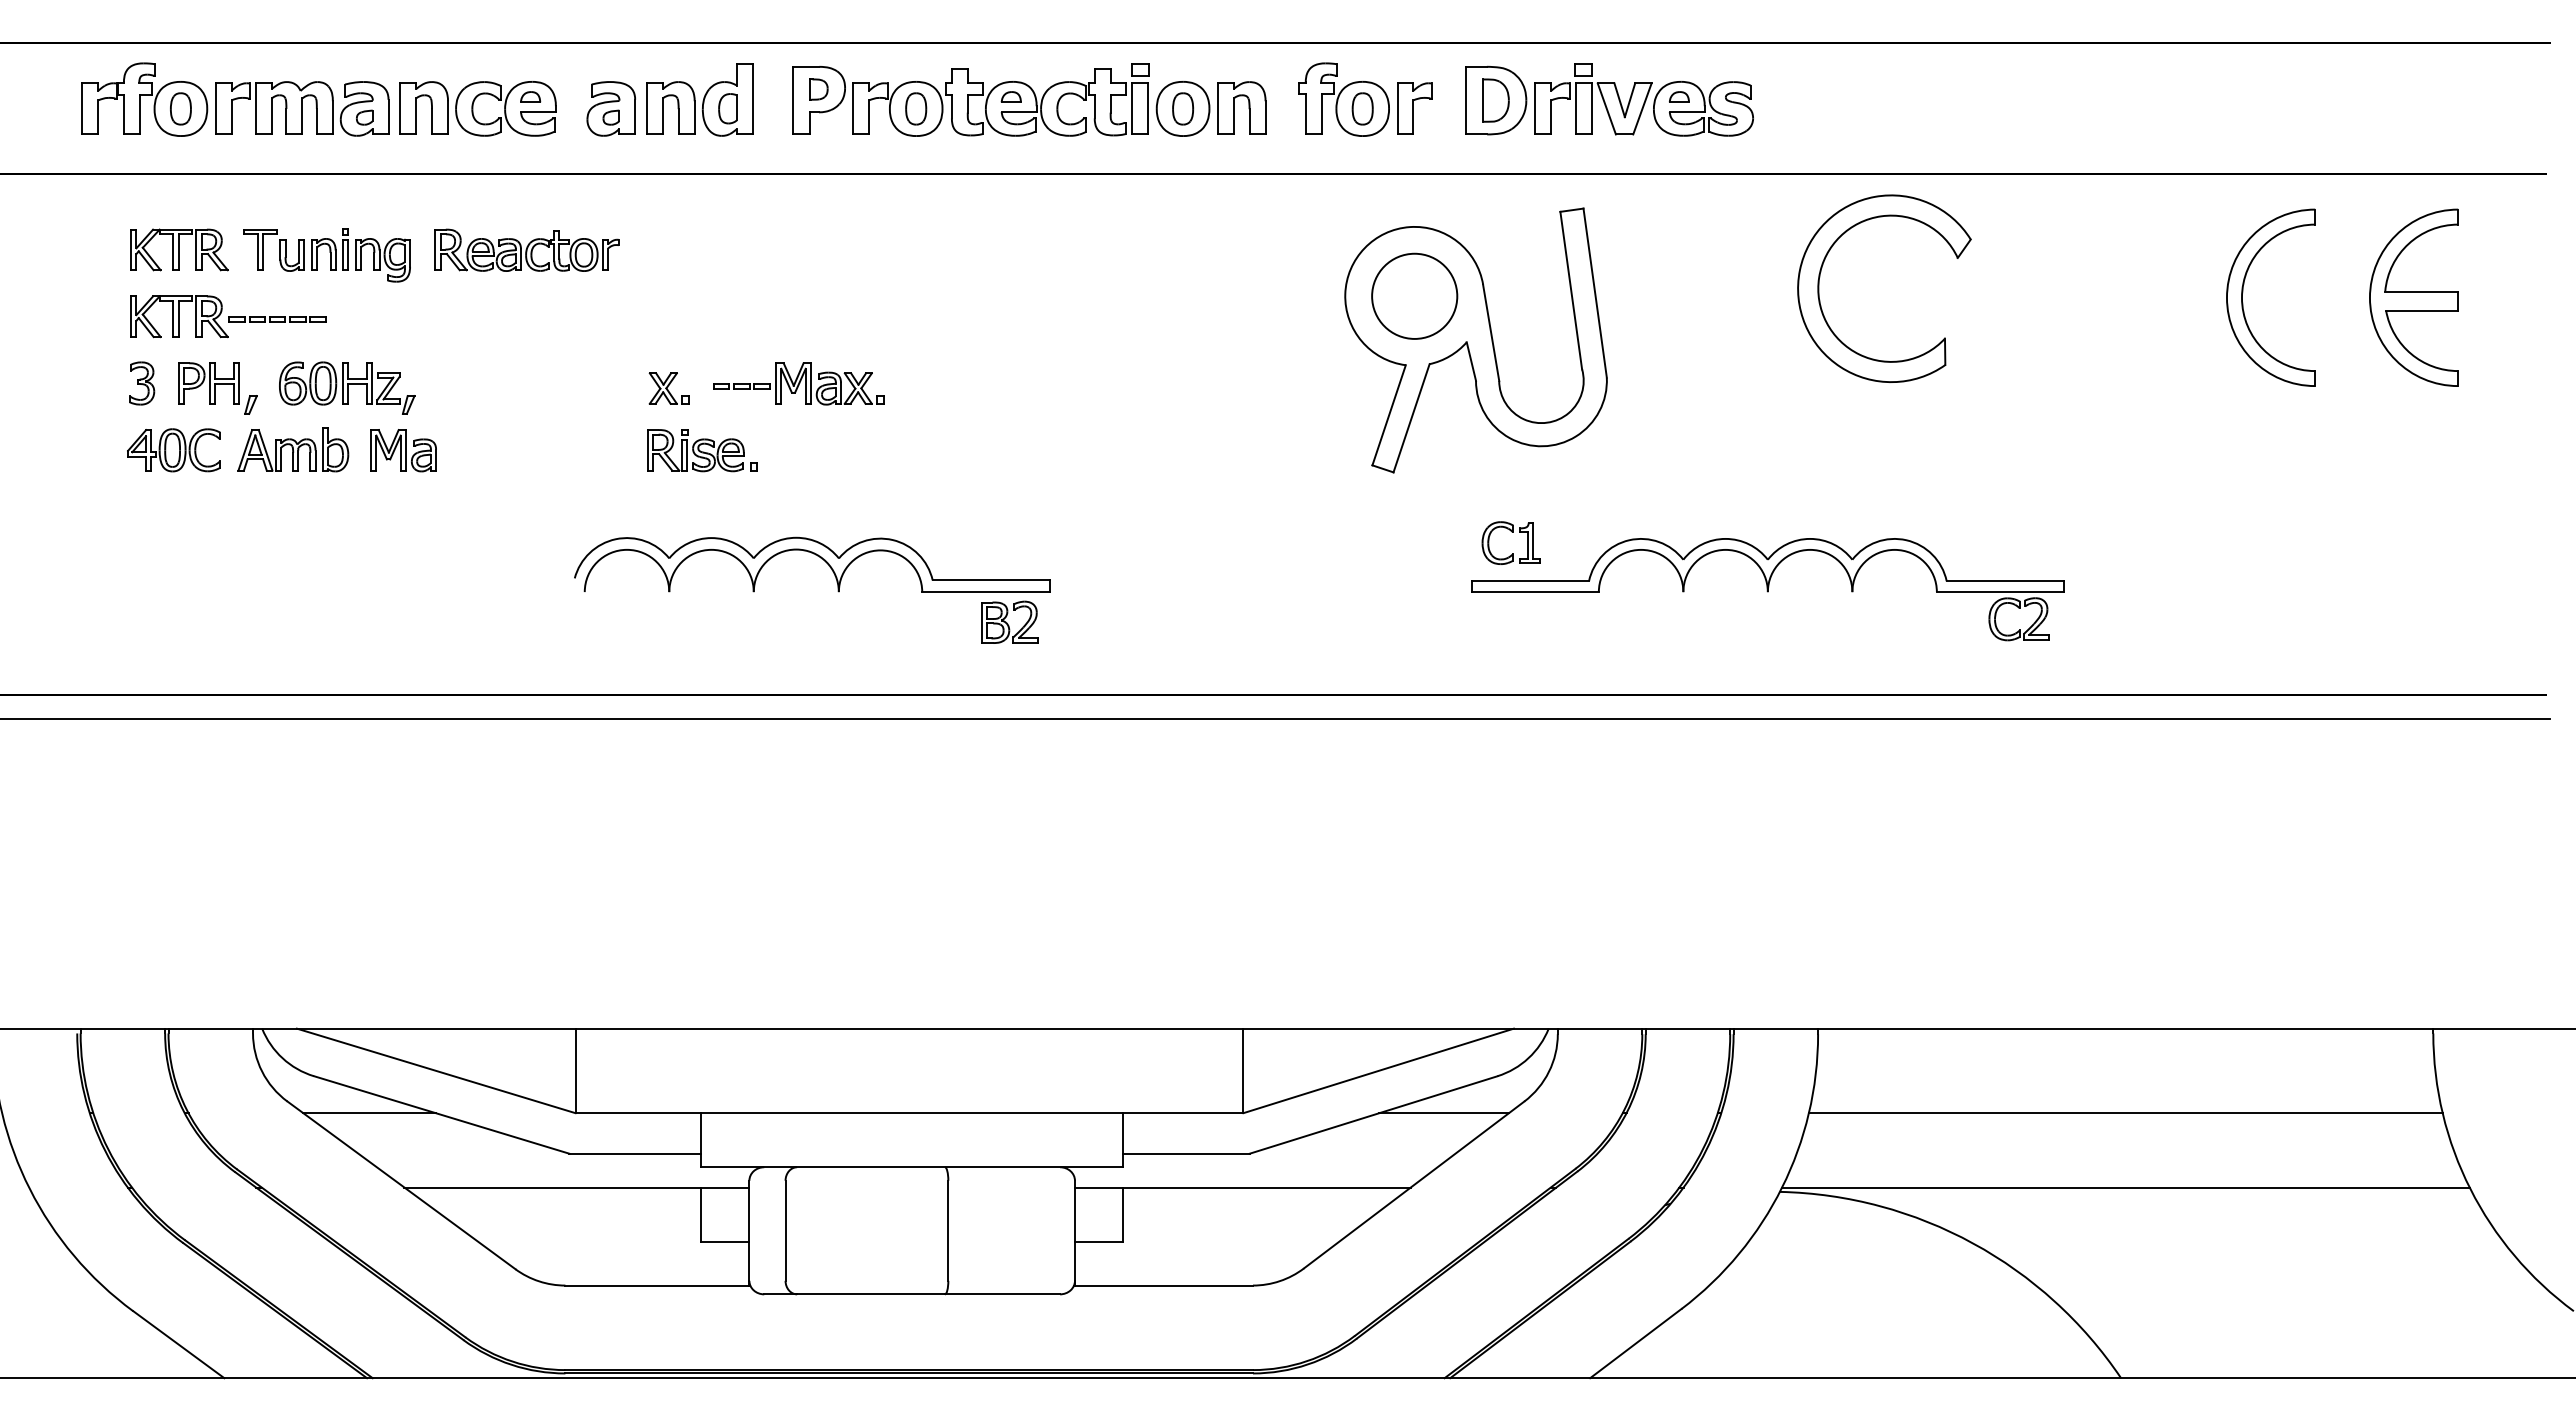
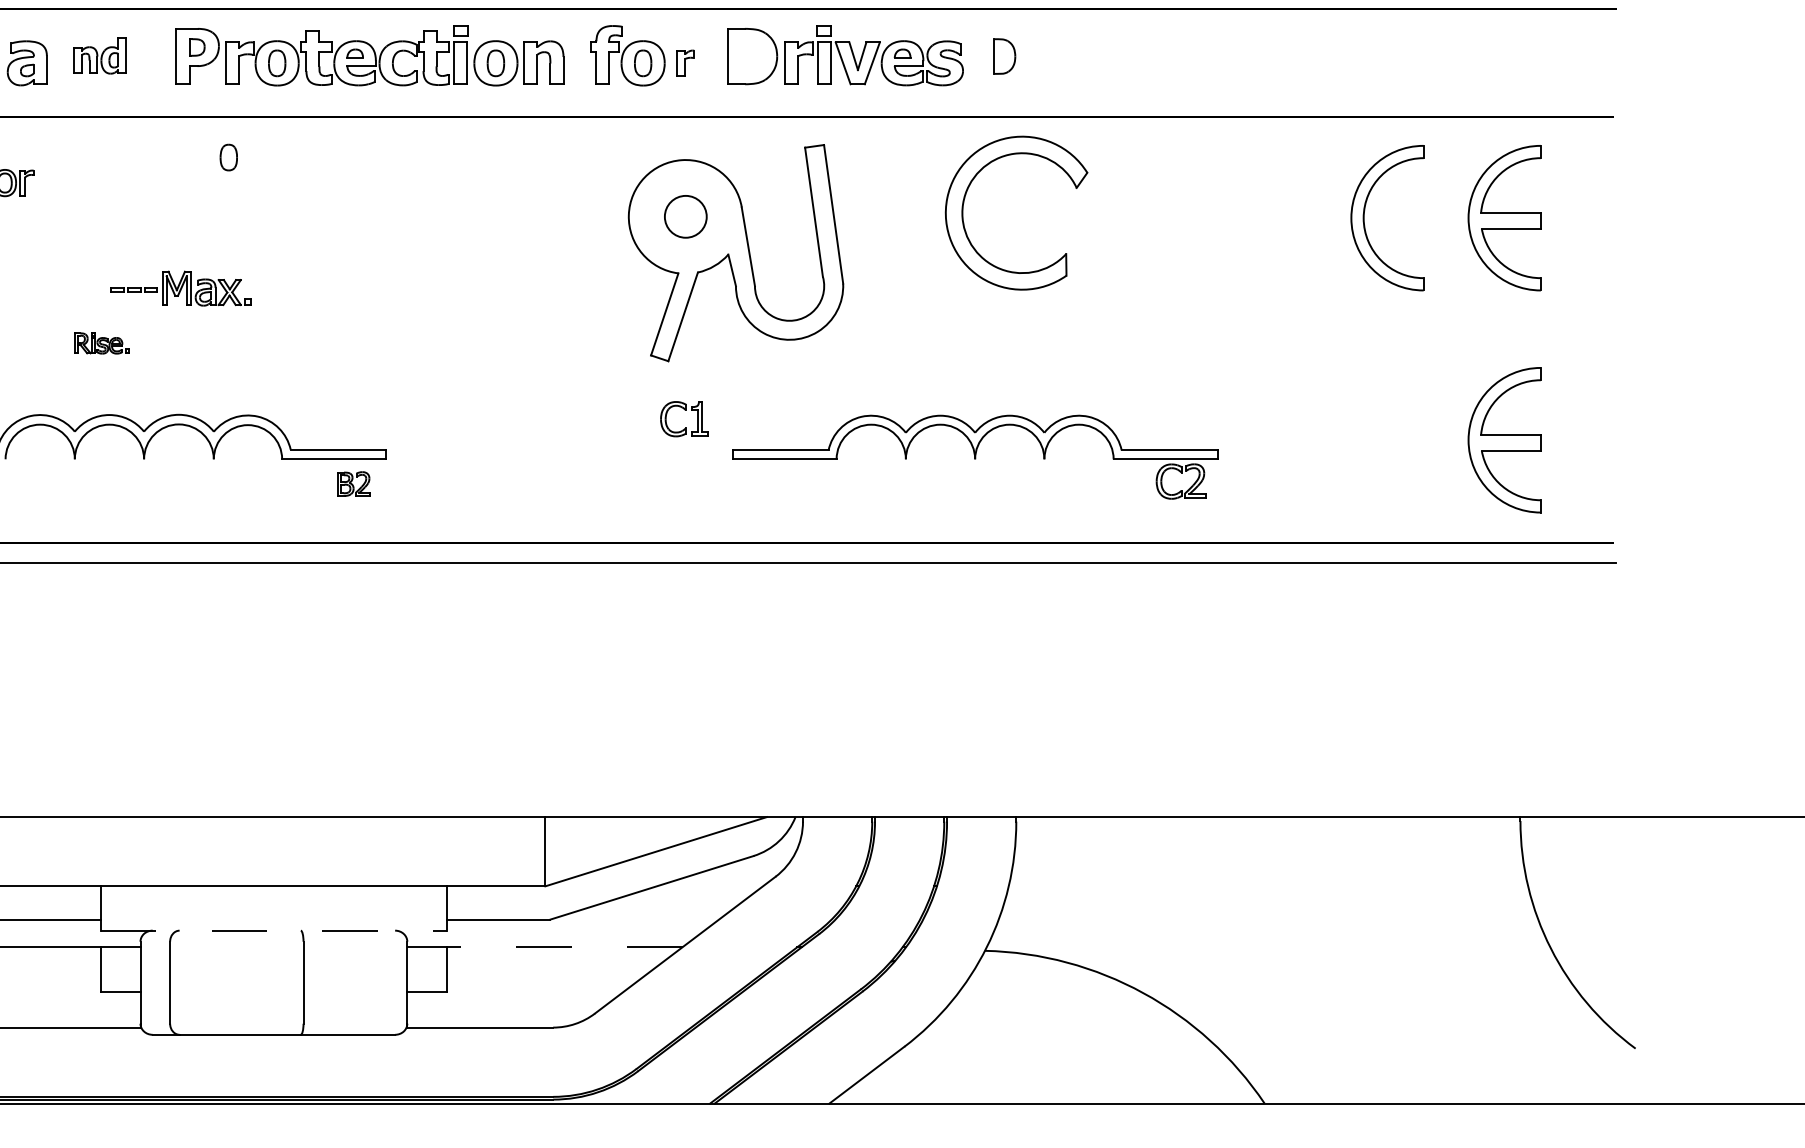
part: (699, 99) -> (99, 55), size x0.6
part: (1495, 100) -> (1004, 56), moved
part: (1414, 108) -> (685, 63), size x0.6
part: (857, 223) -> (229, 157), added
part: (1820, 277) -> (964, 203), moved
circle: (1414, 295) -> (685, 216), size x0.6
part: (668, 388) -> (74, 292), removed
part: (702, 450) -> (102, 343), size x0.6
part: (1511, 532) -> (684, 410), moved
part: (2413, 568) -> (1504, 439), added
part: (1009, 621) -> (353, 483), size x0.7
line: (1444, 1113) -> (710, 886), removed
line: (2125, 1113) -> (1268, 886), removed
line: (912, 1167) -> (274, 930), solid -> dashed
line: (1242, 1187) -> (544, 947), solid -> dashed
line: (2125, 1187) -> (1268, 947), removed

